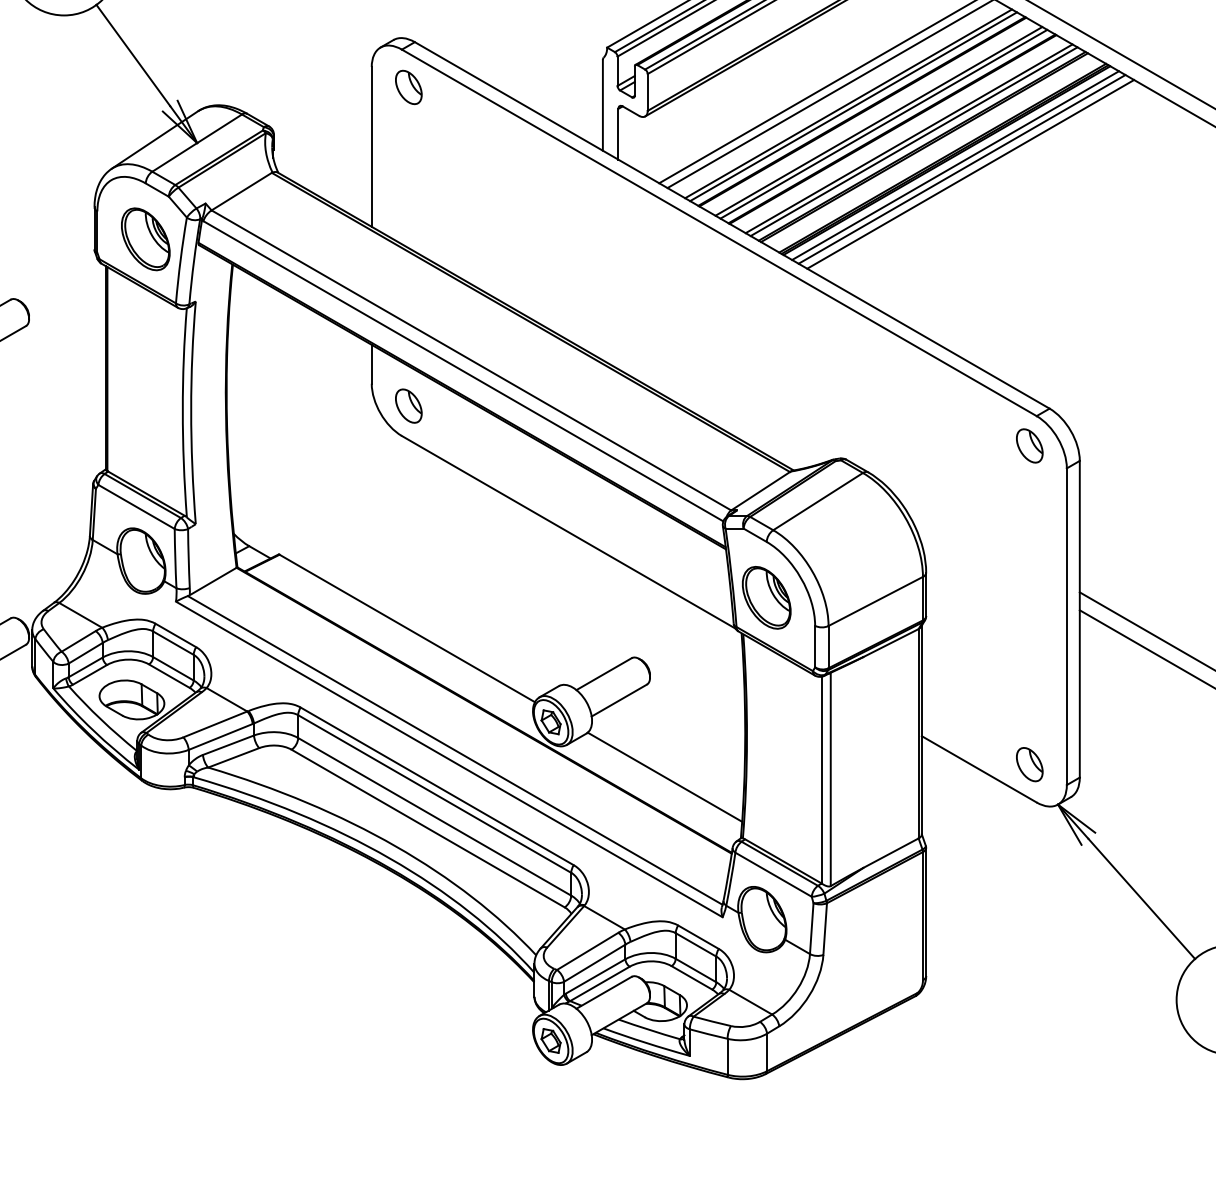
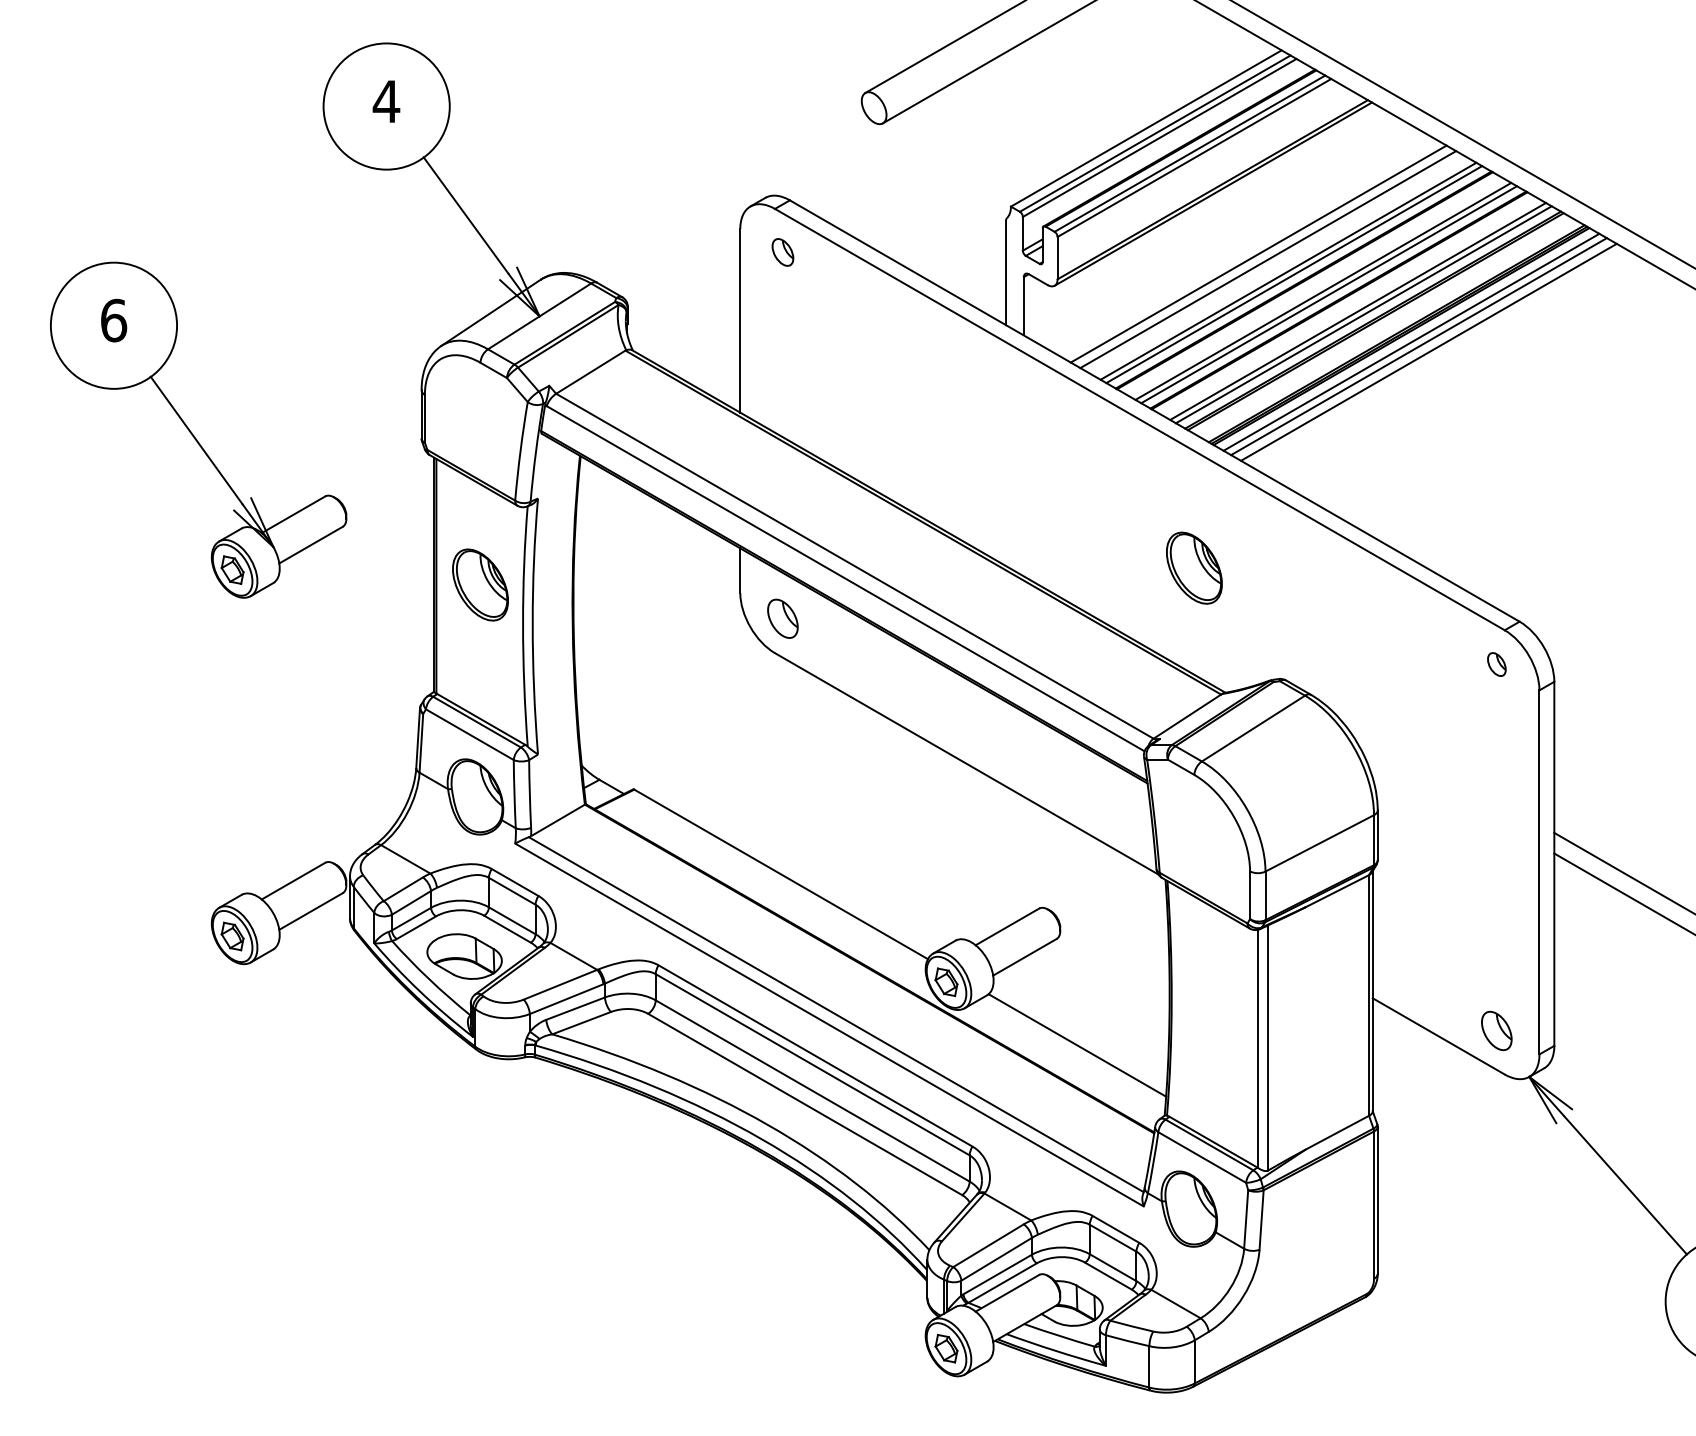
part: (408, 87) -> (782, 252), size x0.7
part: (145, 238) -> (480, 584), moved
part: (1029, 445) -> (1496, 664), size x0.6
part: (766, 597) -> (1194, 567), moved

